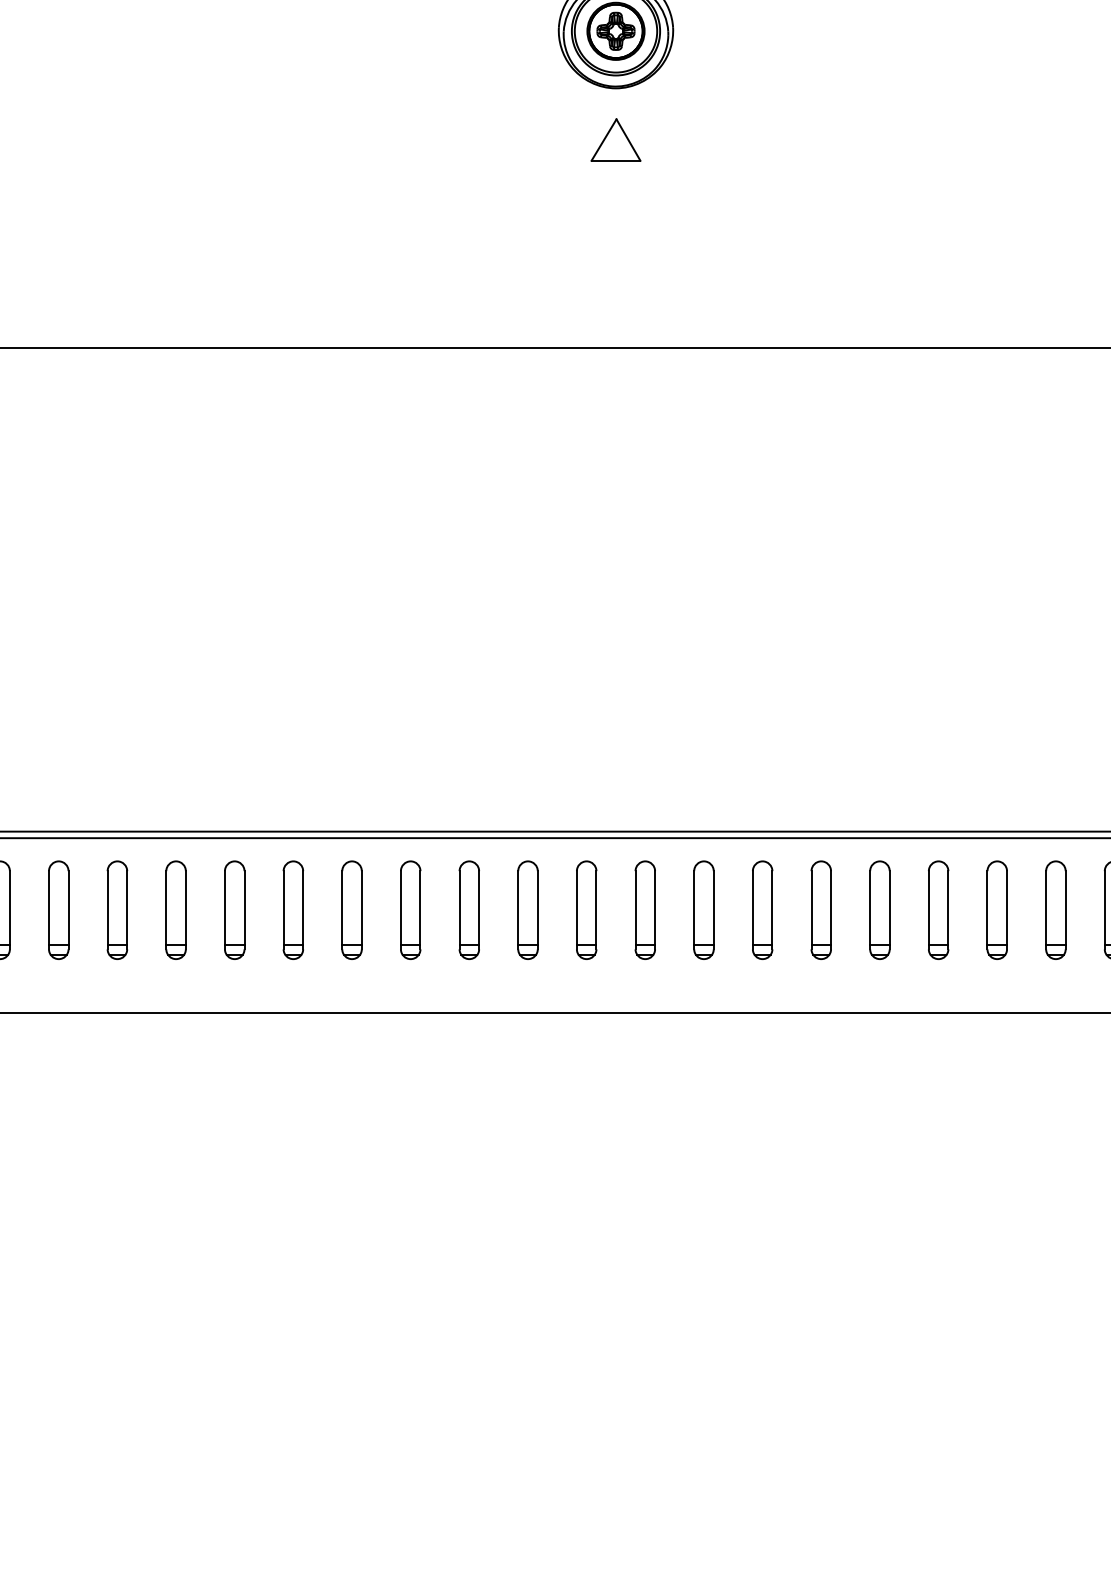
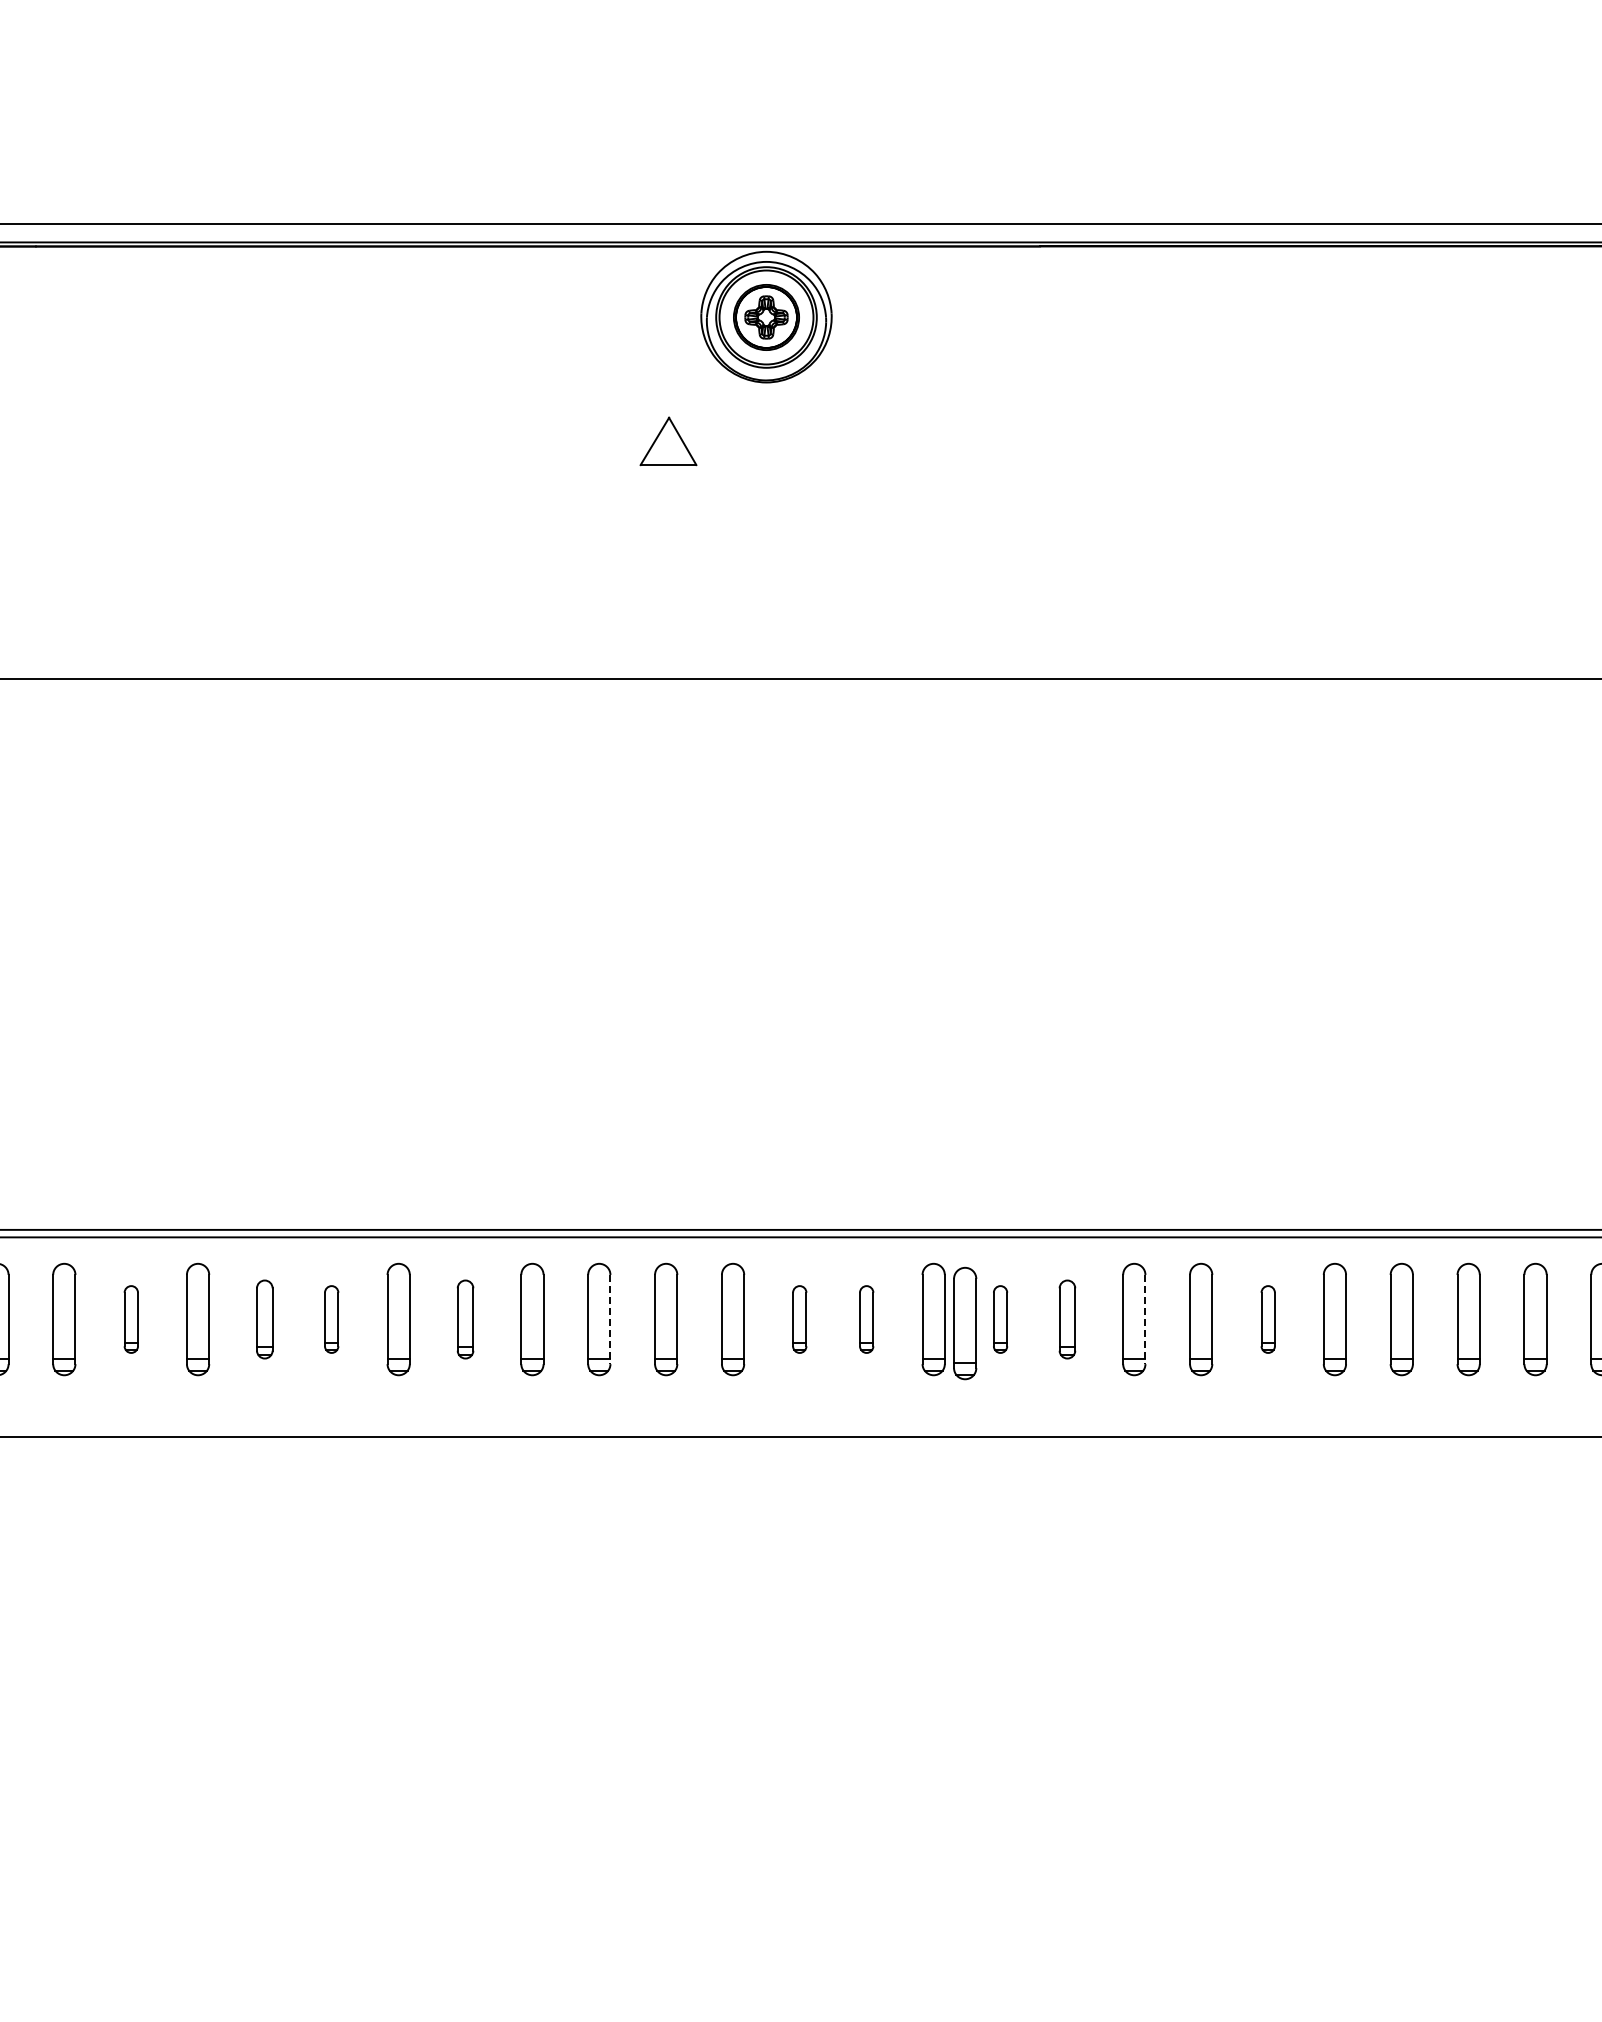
part: (615, 140) -> (668, 441), moved
part: (59, 910) -> (131, 1319), size x0.6
part: (175, 910) -> (264, 1319), size x0.7
part: (234, 910) -> (331, 1319), size x0.6
part: (351, 910) -> (465, 1319), size x0.7
line: (479, 910) -> (610, 1319), solid -> dashed
part: (644, 910) -> (799, 1319), size x0.6
part: (703, 910) -> (866, 1319), size x0.6
part: (821, 910) -> (1000, 1319), size x0.6
part: (880, 910) -> (1067, 1319), size x0.7
line: (948, 910) -> (1145, 1319), solid -> dashed
part: (1056, 910) -> (1268, 1319), size x0.6
part: (790, 913) -> (965, 1323), added

